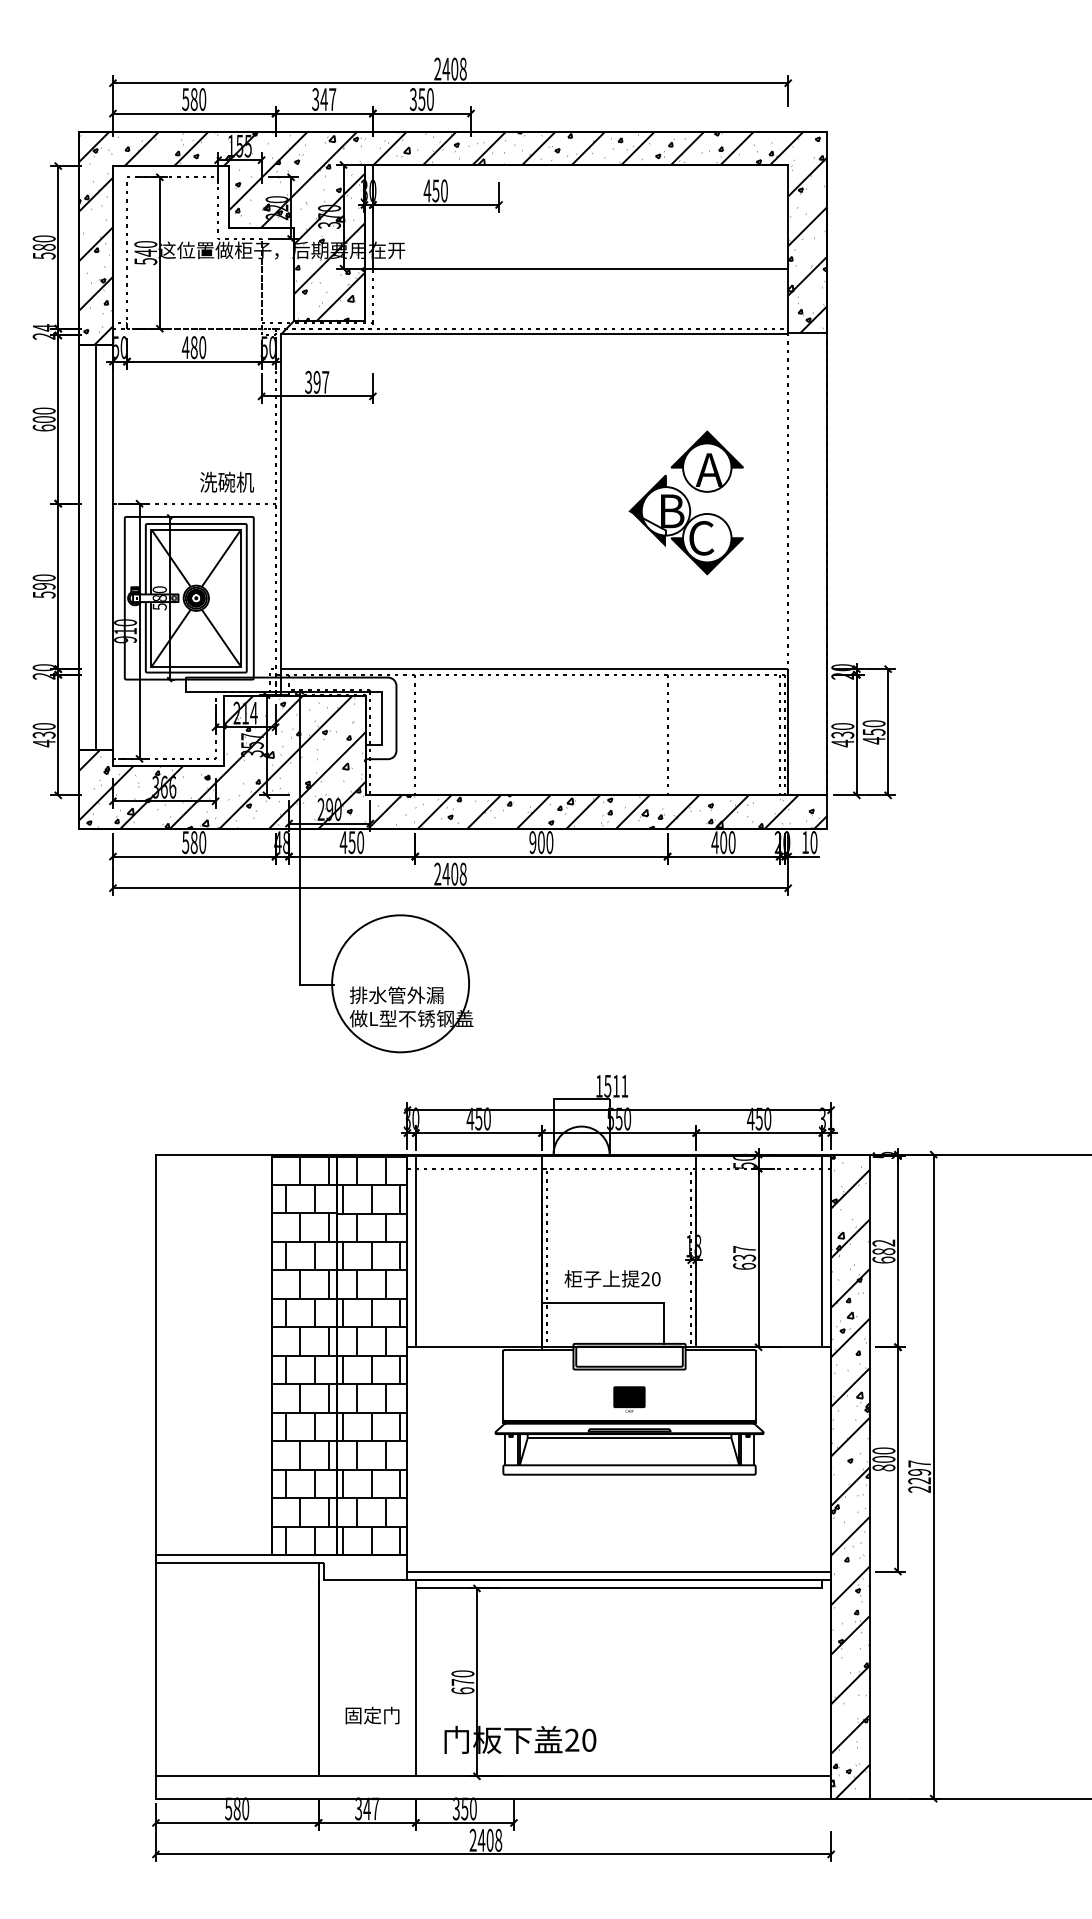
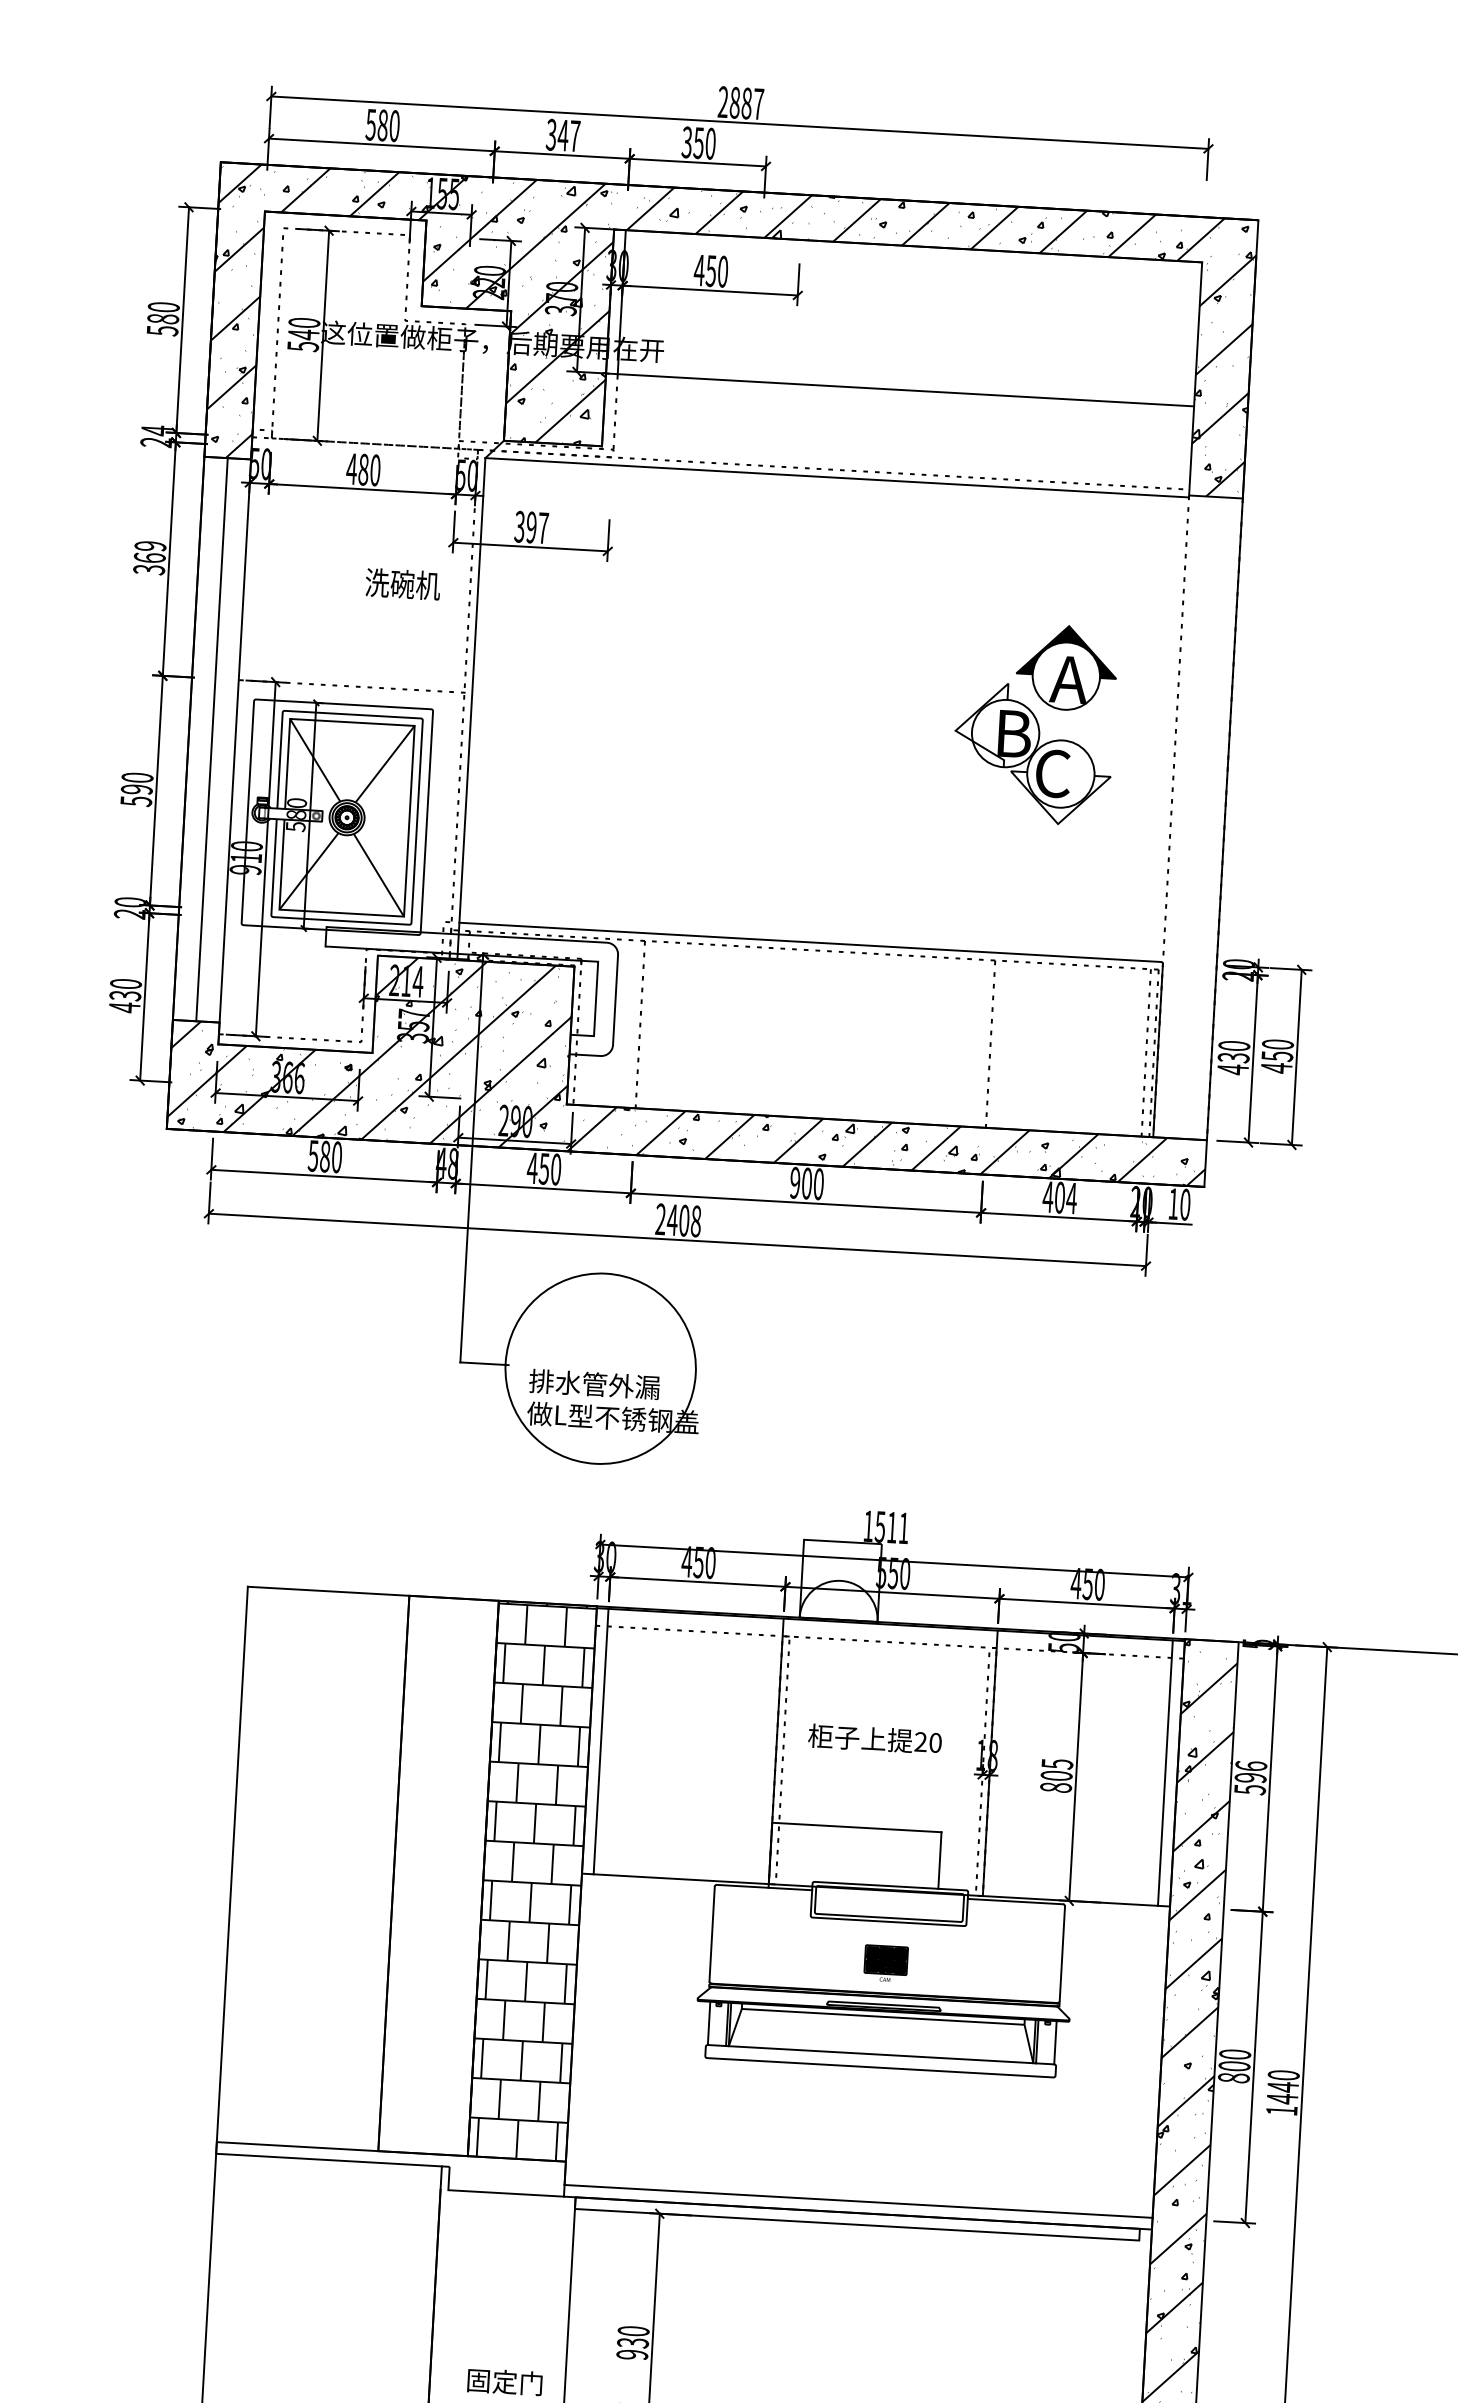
text: (454, 68) -> (746, 102), 2408 -> 2887
text: (43, 419) -> (148, 557), 600 -> 369
text: (226, 481) -> (402, 583), moved
fill: (647, 511) -> (979, 732), removed
fill: (707, 556) -> (1059, 799), removed
text: (731, 842) -> (1070, 1198), 400 -> 404
text: (883, 1251) -> (1250, 1777), 682 -> 596
text: (744, 1257) -> (1056, 1775), 637 -> 805
text: (612, 1278) -> (875, 1738), moved
hatch: (304, 1354) -> (438, 1875), removed
text: (919, 1476) -> (1282, 2092), 2297 -> 1440
text: (462, 1686) -> (632, 2348), 670 -> 930

